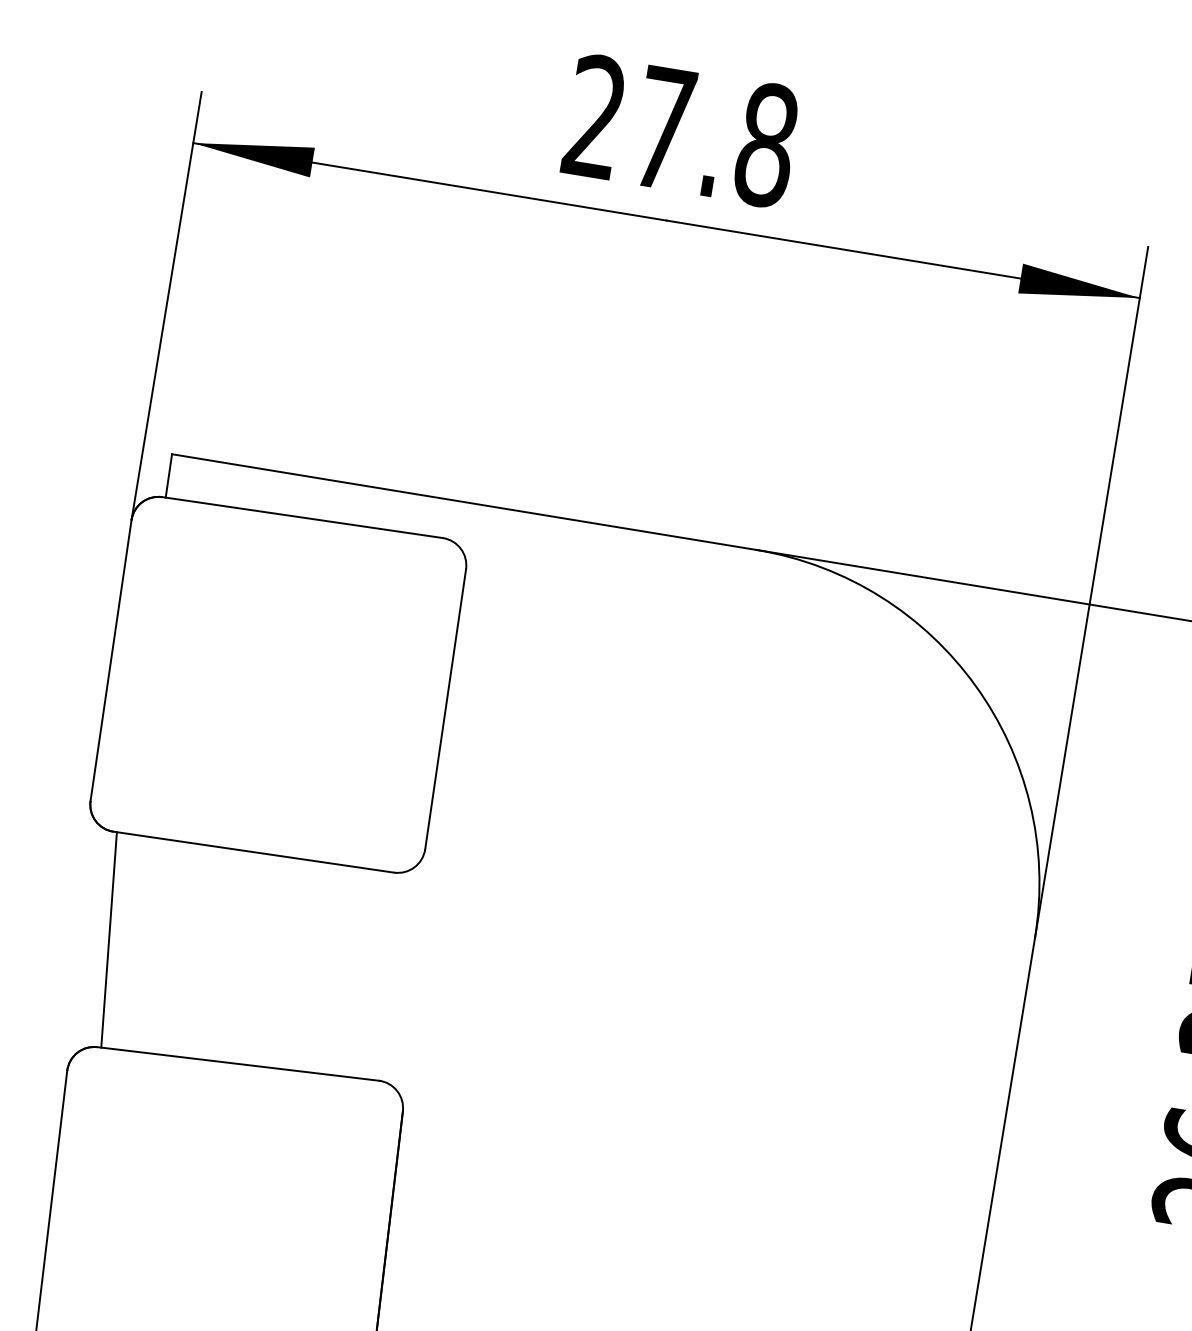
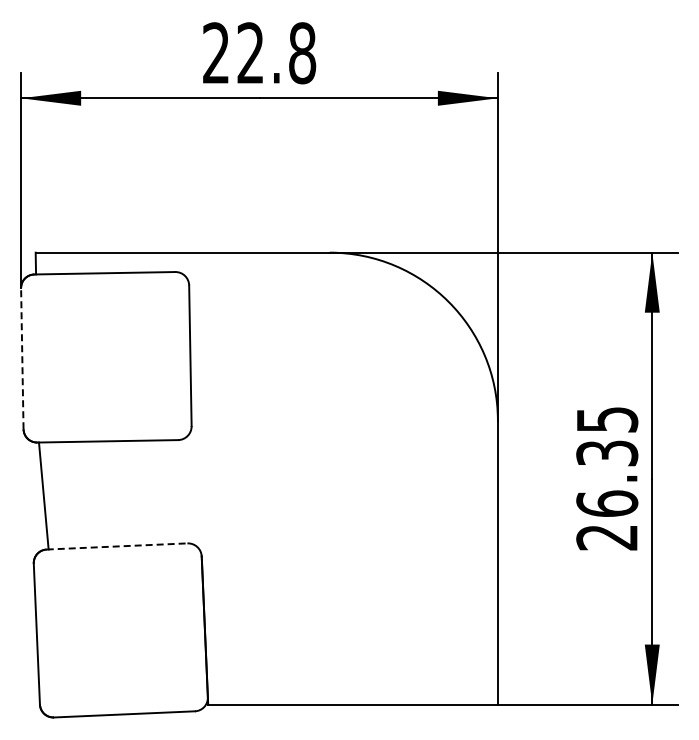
text: (663, 126) -> (250, 52), 27.8 -> 22.8
line: (111, 660) -> (22, 358), solid -> dashed
line: (238, 1064) -> (117, 546), solid -> dashed

